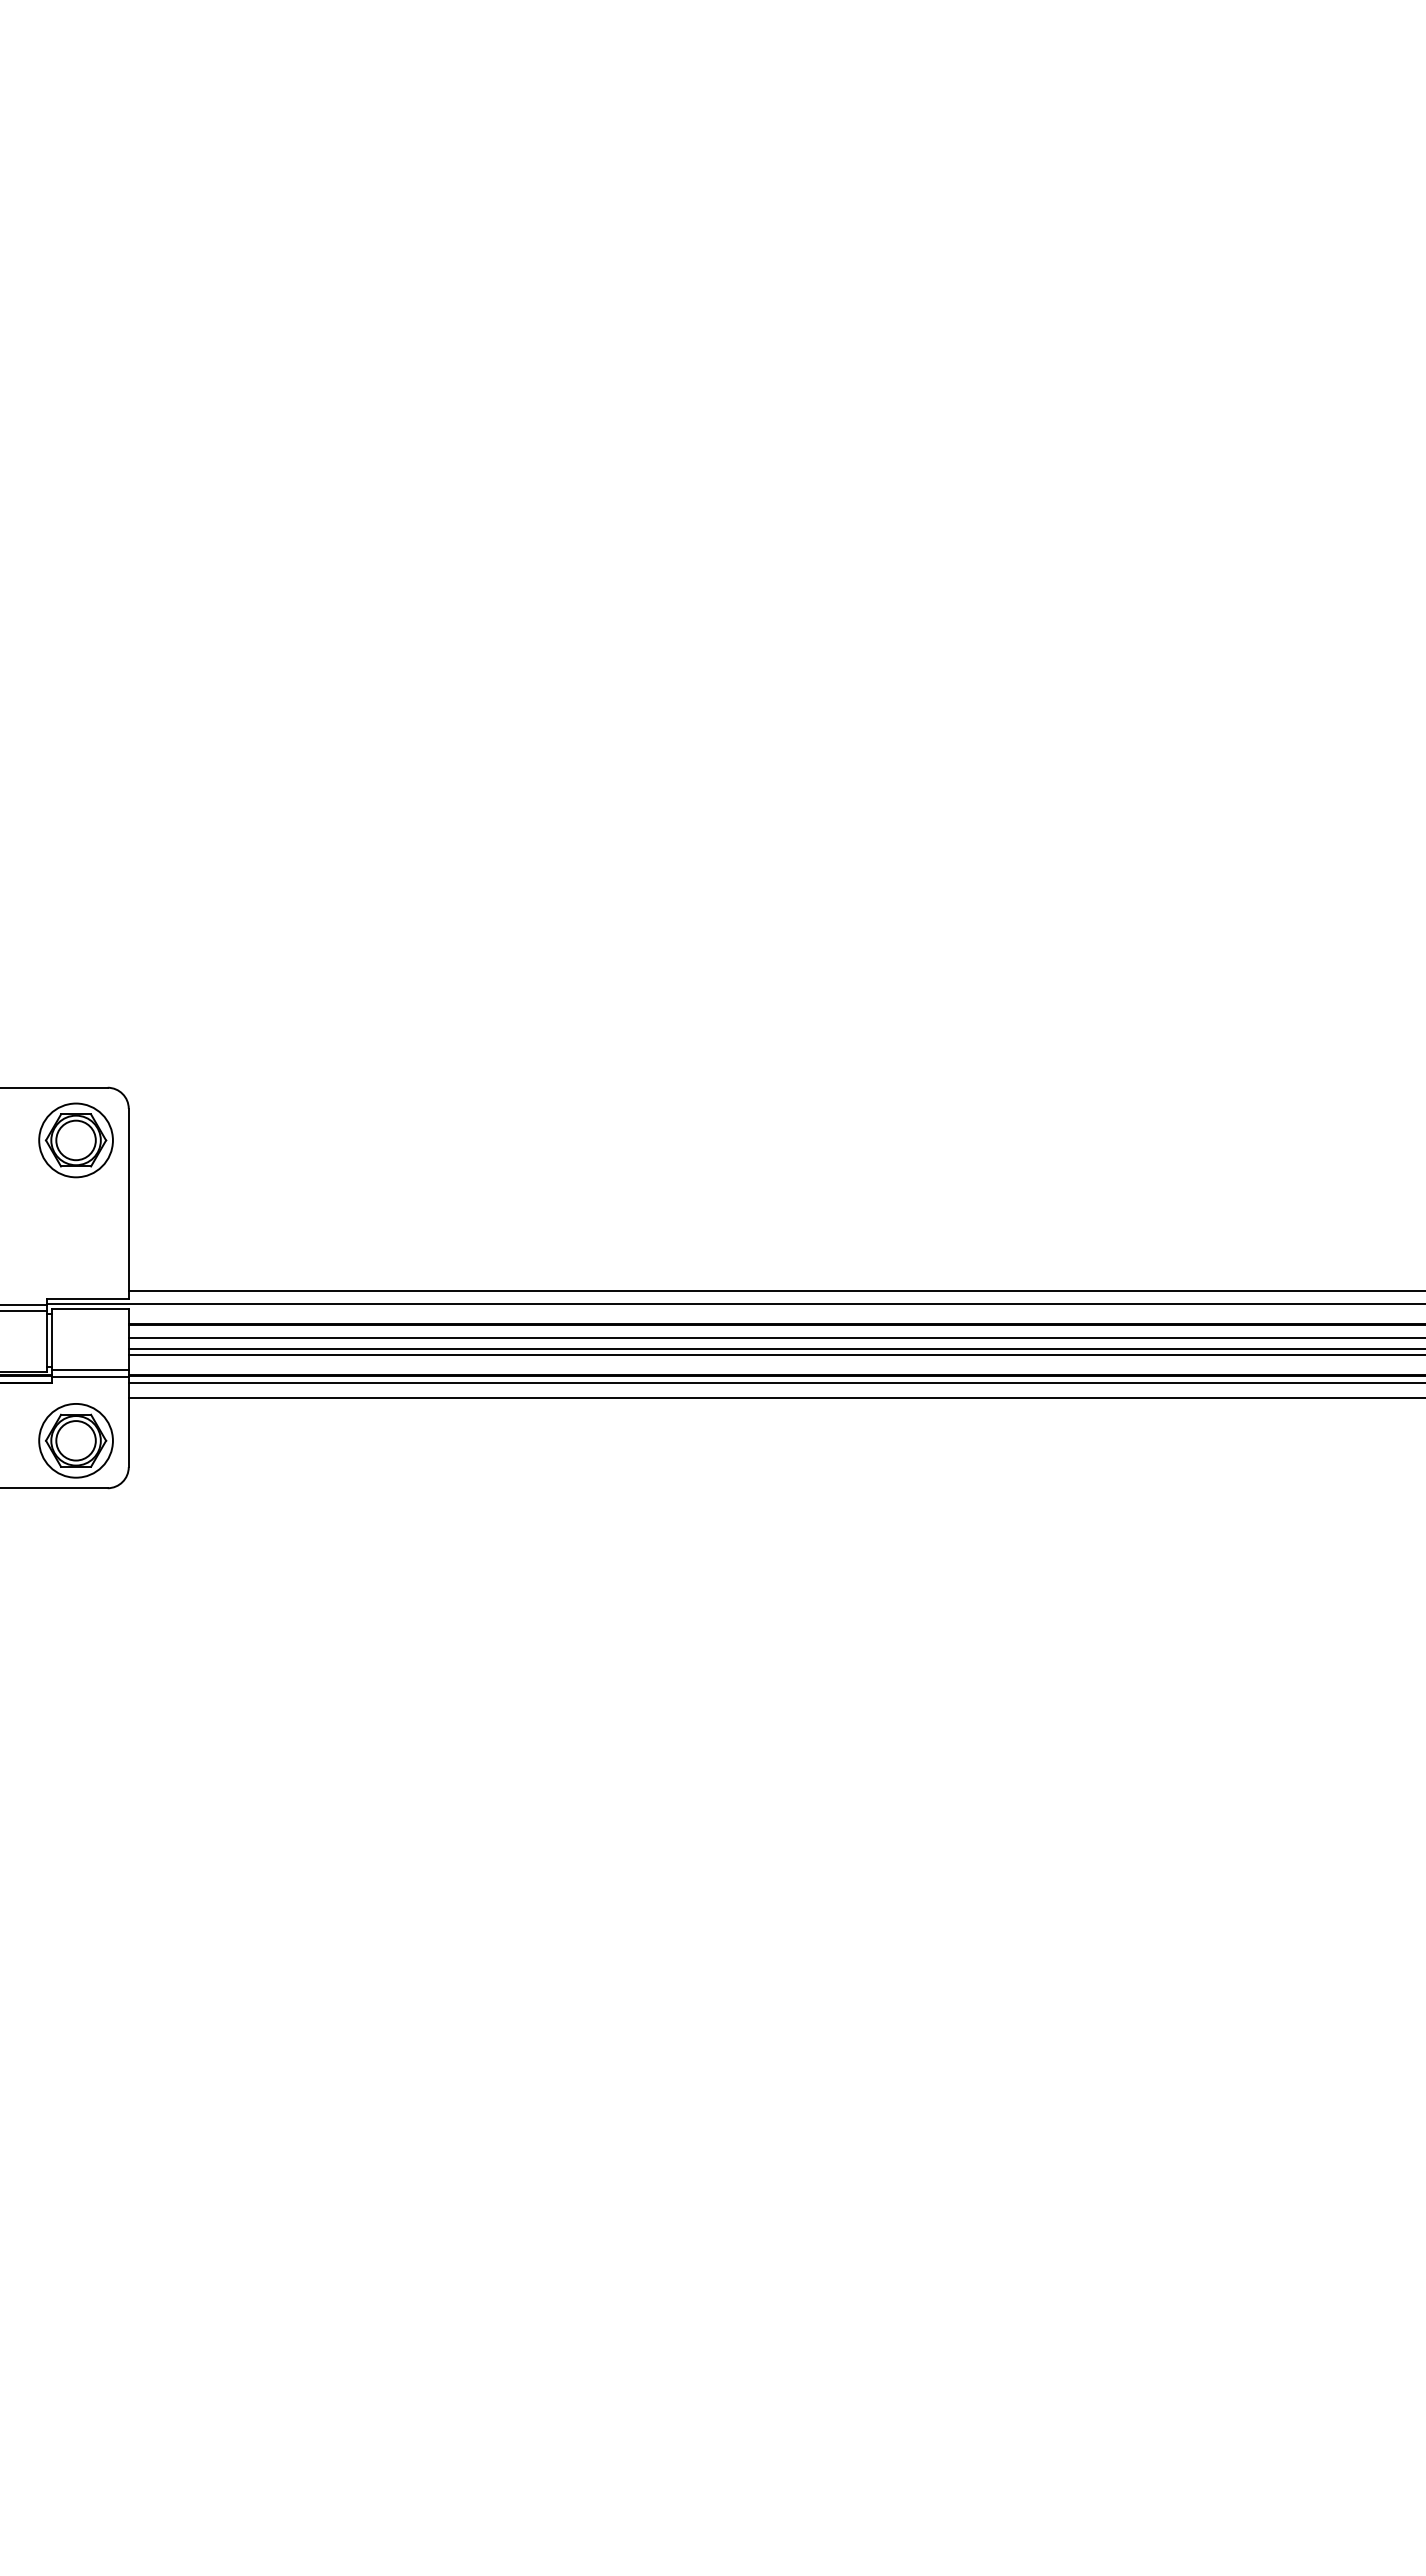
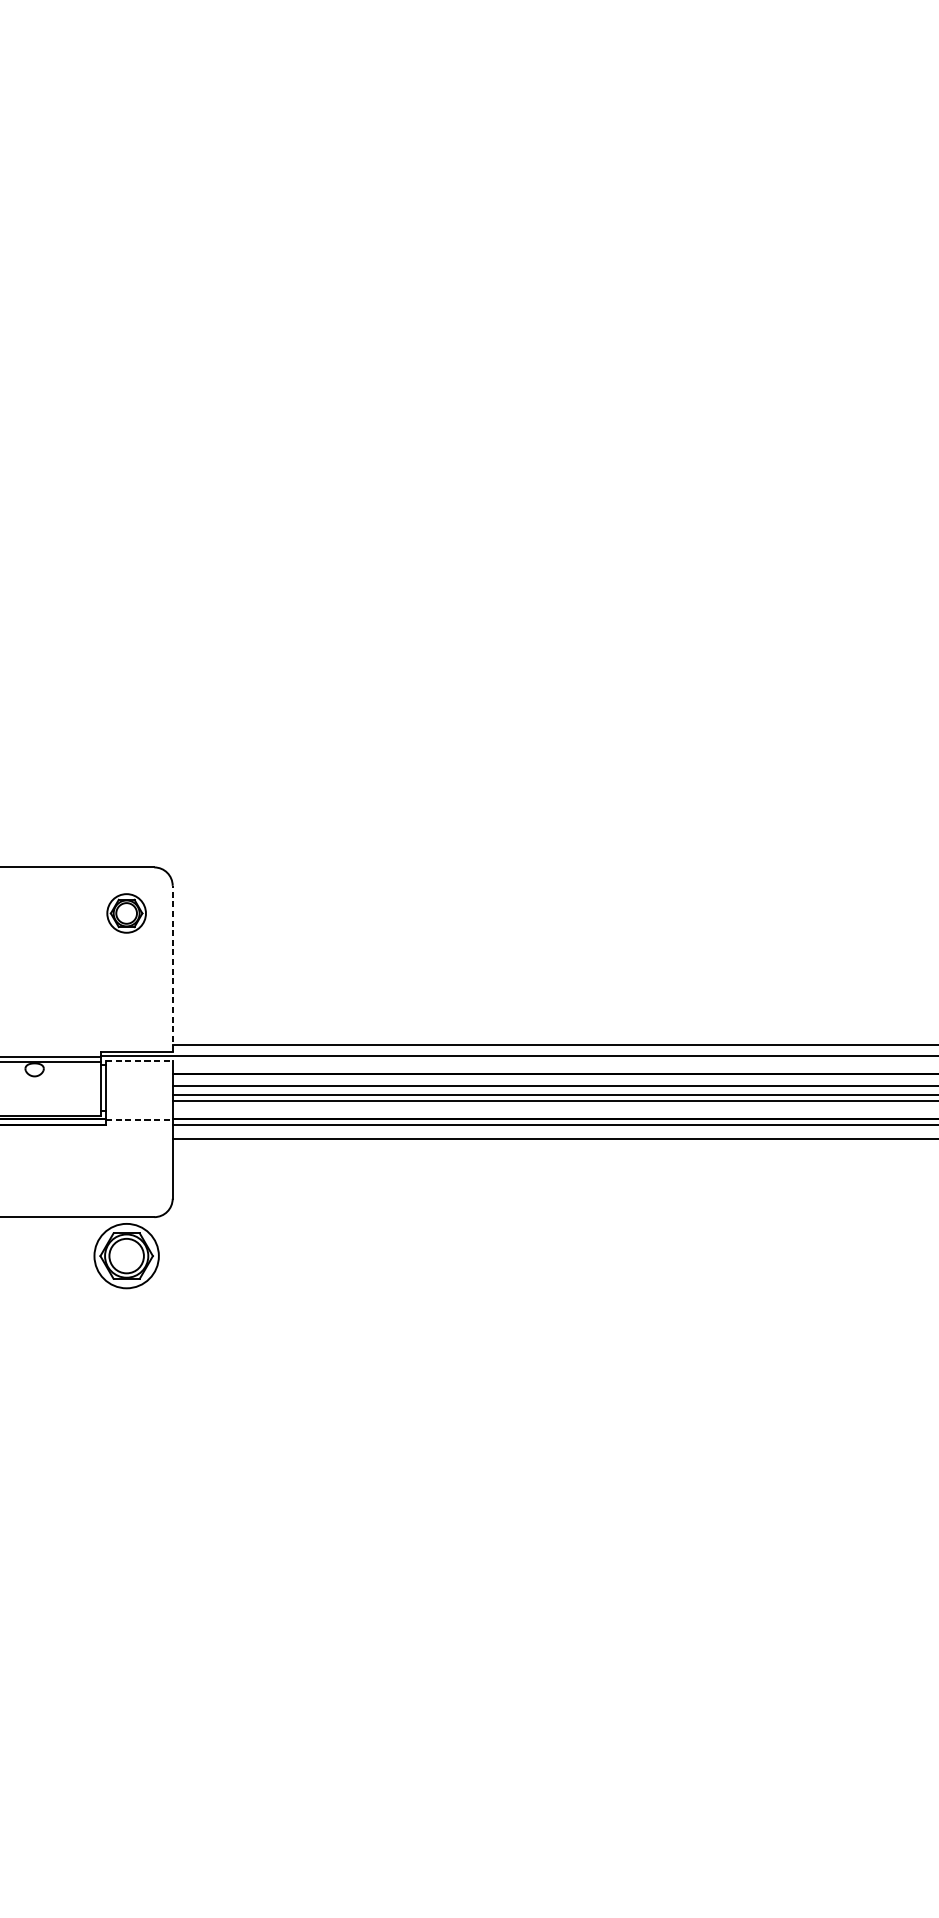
part: (75, 1140) -> (126, 913), size x0.6
line: (128, 1203) -> (172, 968), solid -> dashed
line: (91, 1309) -> (140, 1061), solid -> dashed
line: (90, 1370) -> (139, 1114), removed
line: (91, 1376) -> (140, 1119), solid -> dashed
part: (75, 1440) -> (126, 1255), moved

